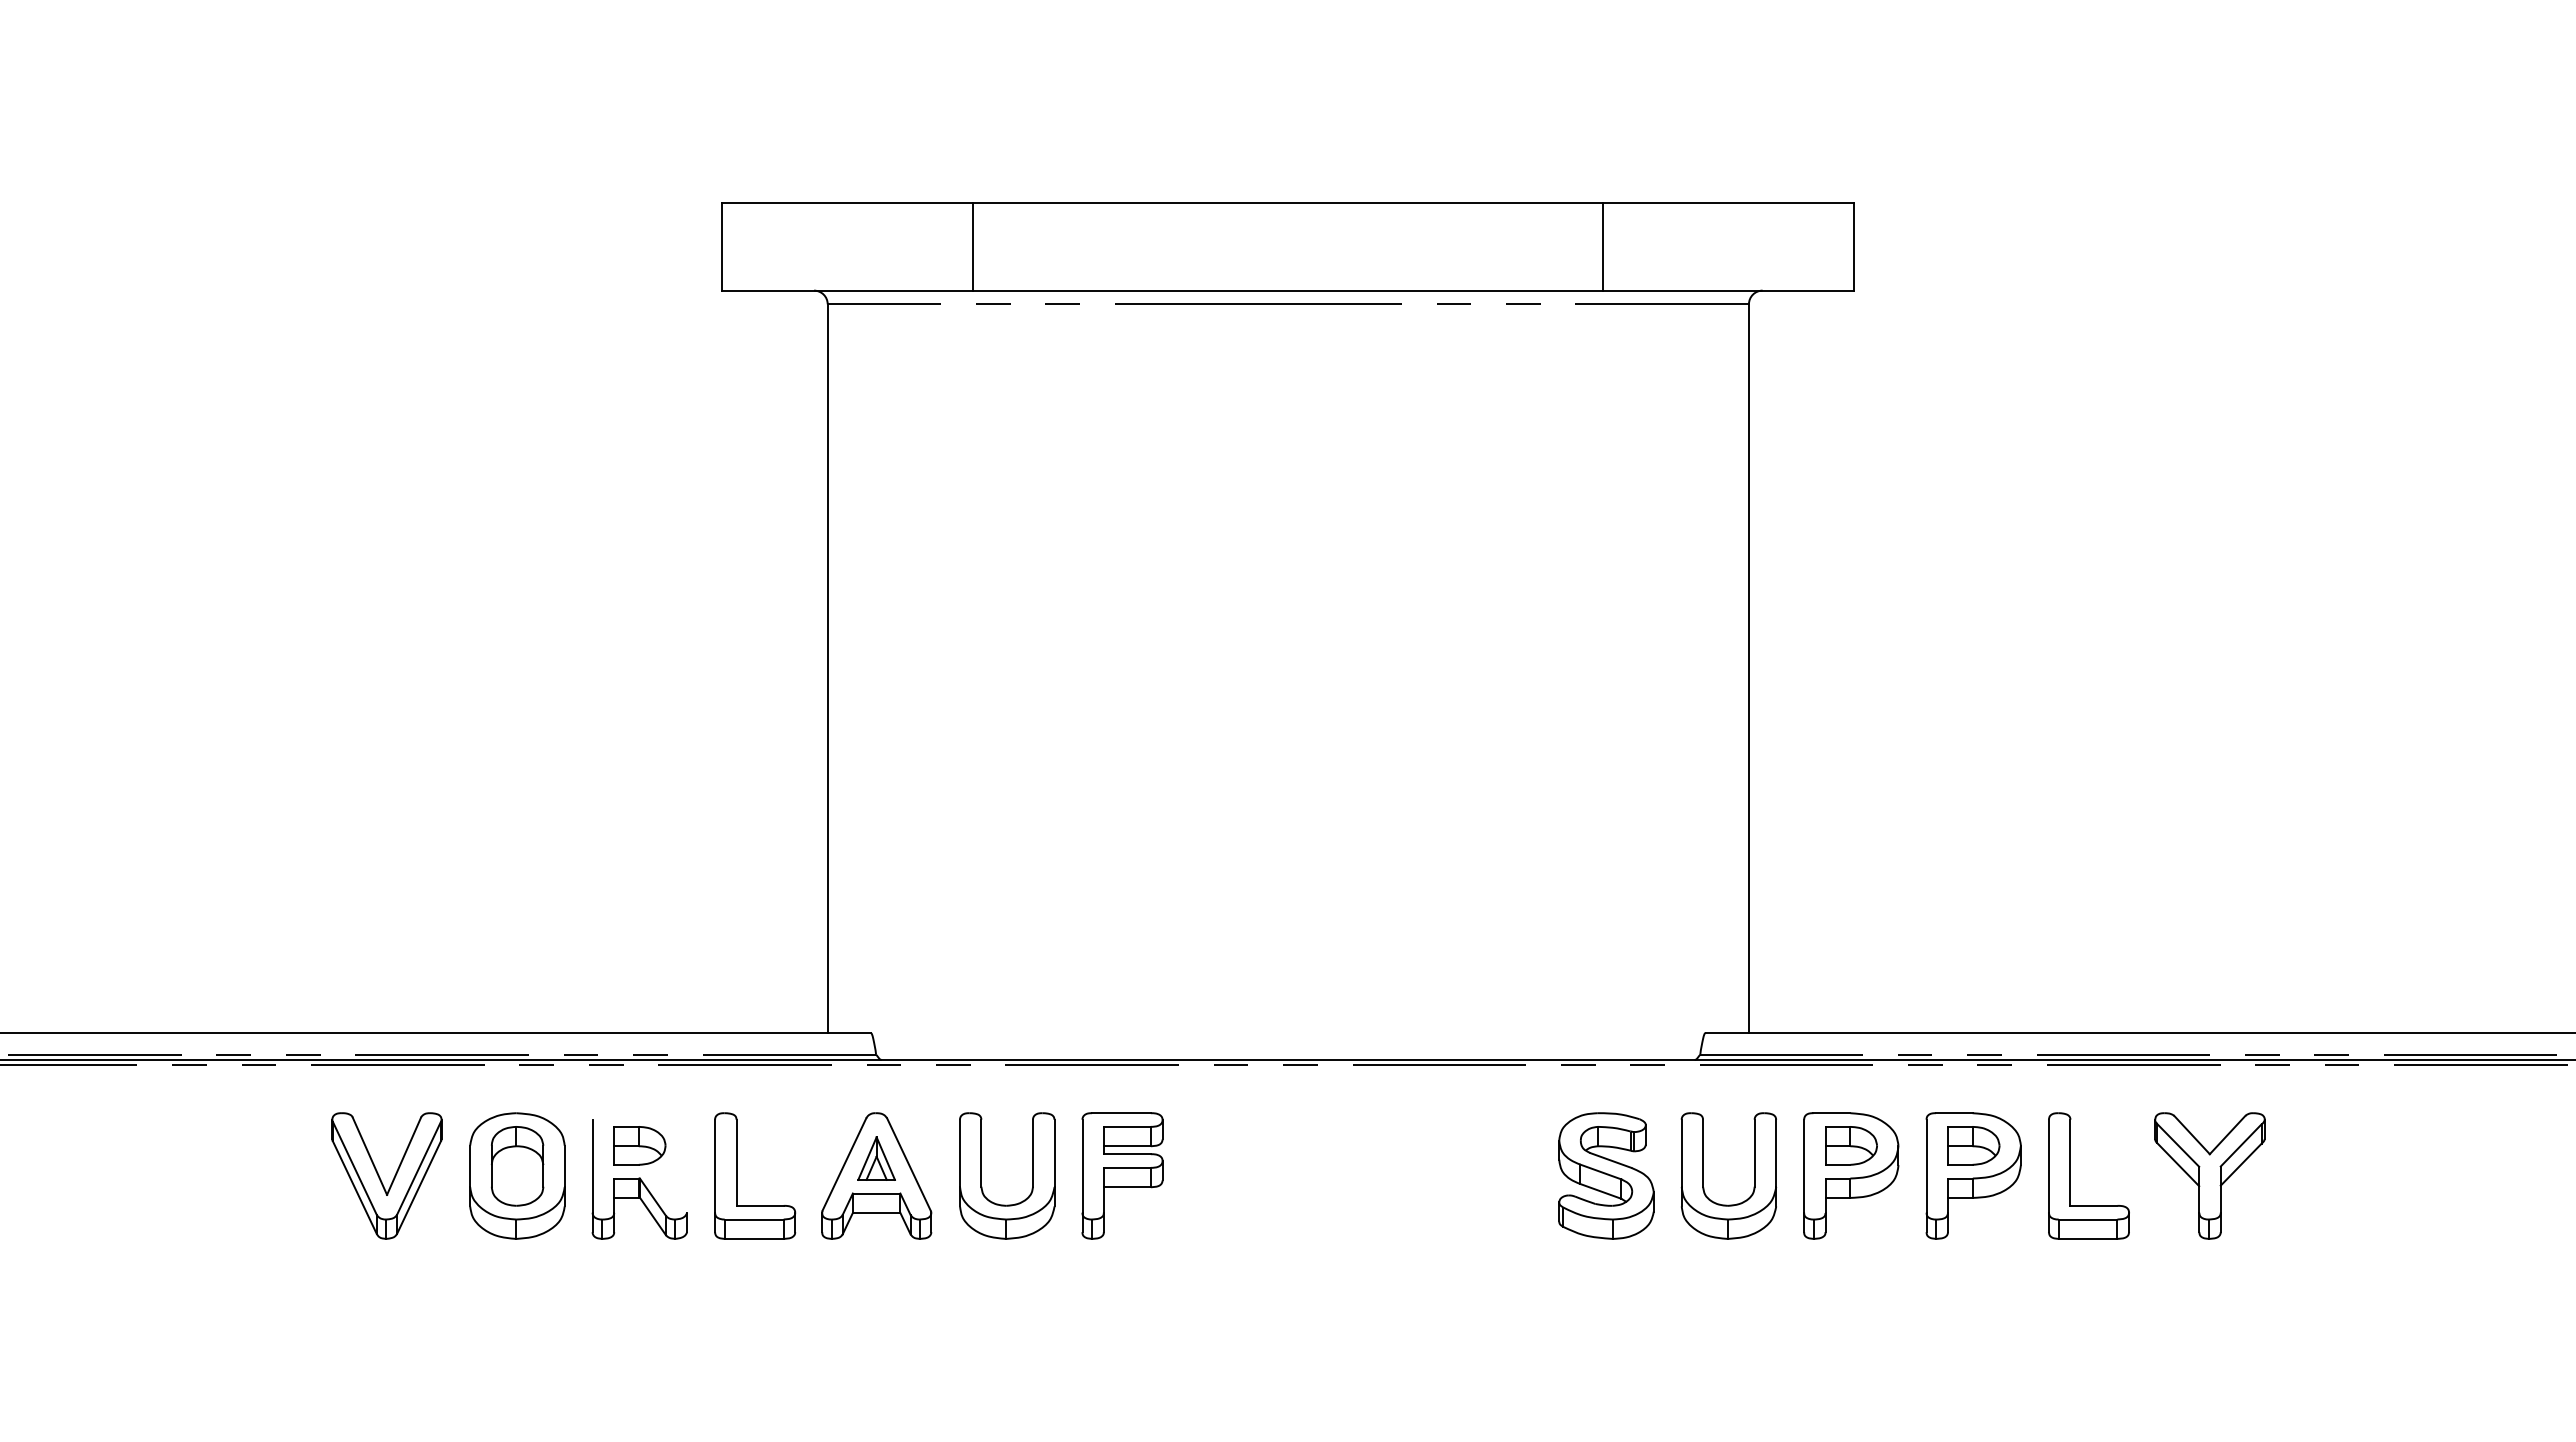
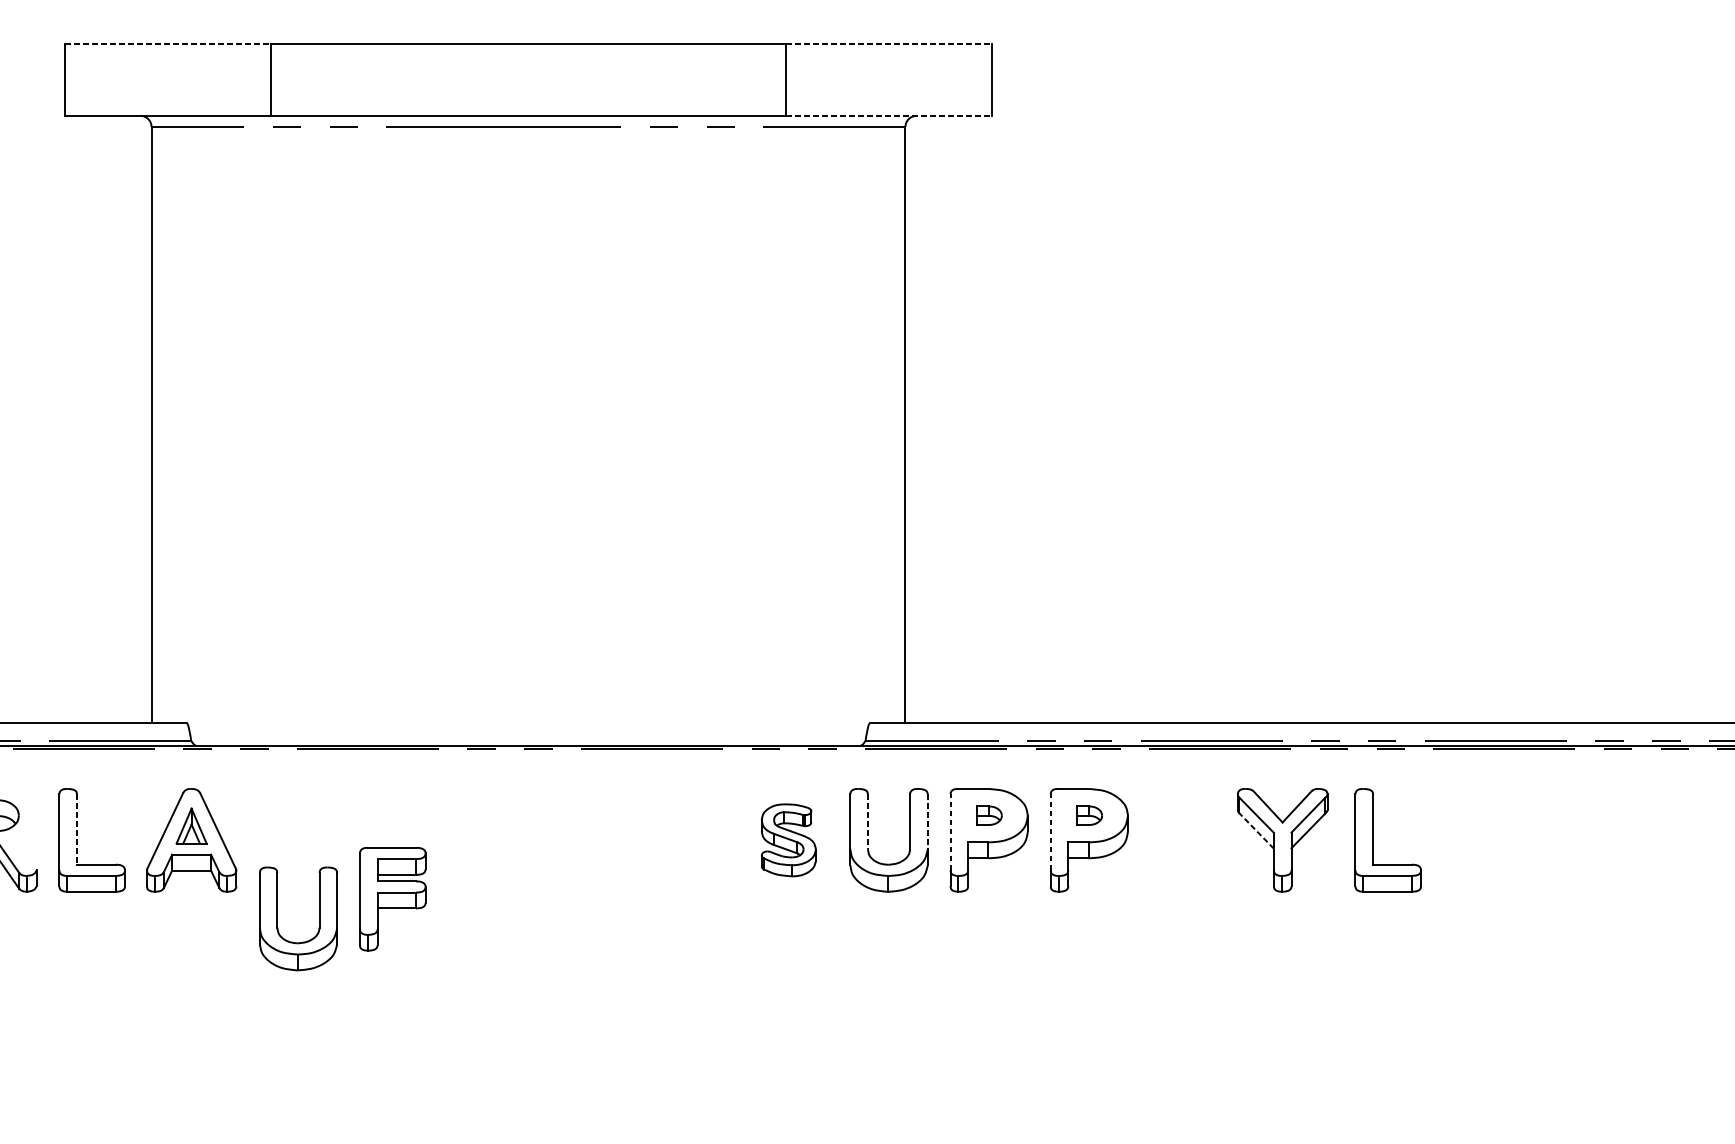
line: (848, 203) -> (168, 44), solid -> dashed
line: (1729, 203) -> (889, 44), solid -> dashed
line: (1729, 290) -> (889, 115), solid -> dashed
part: (1851, 1145) -> (989, 815), size x0.6
part: (1973, 1145) -> (1089, 815), size x0.6
line: (1703, 1153) -> (868, 821), solid -> dashed
line: (1776, 1153) -> (927, 821), solid -> dashed
line: (736, 1163) -> (76, 830), solid -> dashed
line: (2177, 1164) -> (1256, 830), solid -> dashed
line: (1804, 1165) -> (950, 831), solid -> dashed
line: (1926, 1165) -> (1050, 831), solid -> dashed
part: (1032, 1175) -> (319, 918), moved
part: (1122, 1175) -> (392, 898), moved
part: (1606, 1175) -> (788, 839), size x0.7
part: (2070, 1175) -> (1373, 839), moved

